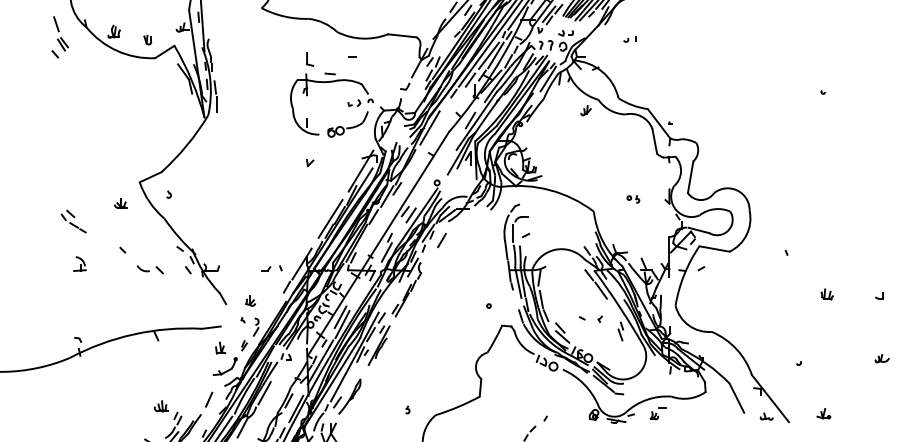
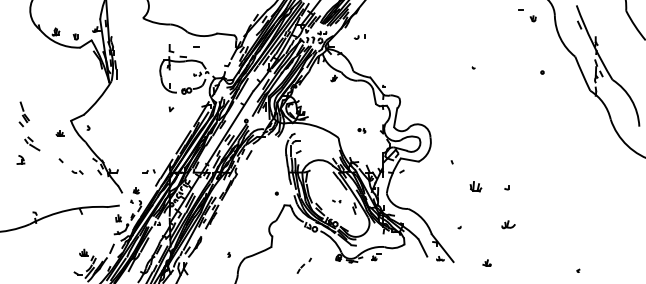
part: (58, 37) -> (23, 114), moved
part: (629, 39) -> (359, 36), size x1.6
part: (79, 263) -> (20, 159), moved
part: (150, 270) -> (77, 172), size x0.7
part: (827, 293) -> (476, 186), size x1.6
part: (590, 319) -> (336, 201), size x0.6
part: (882, 358) -> (508, 224), size x1.6
part: (822, 412) -> (486, 262), moved

